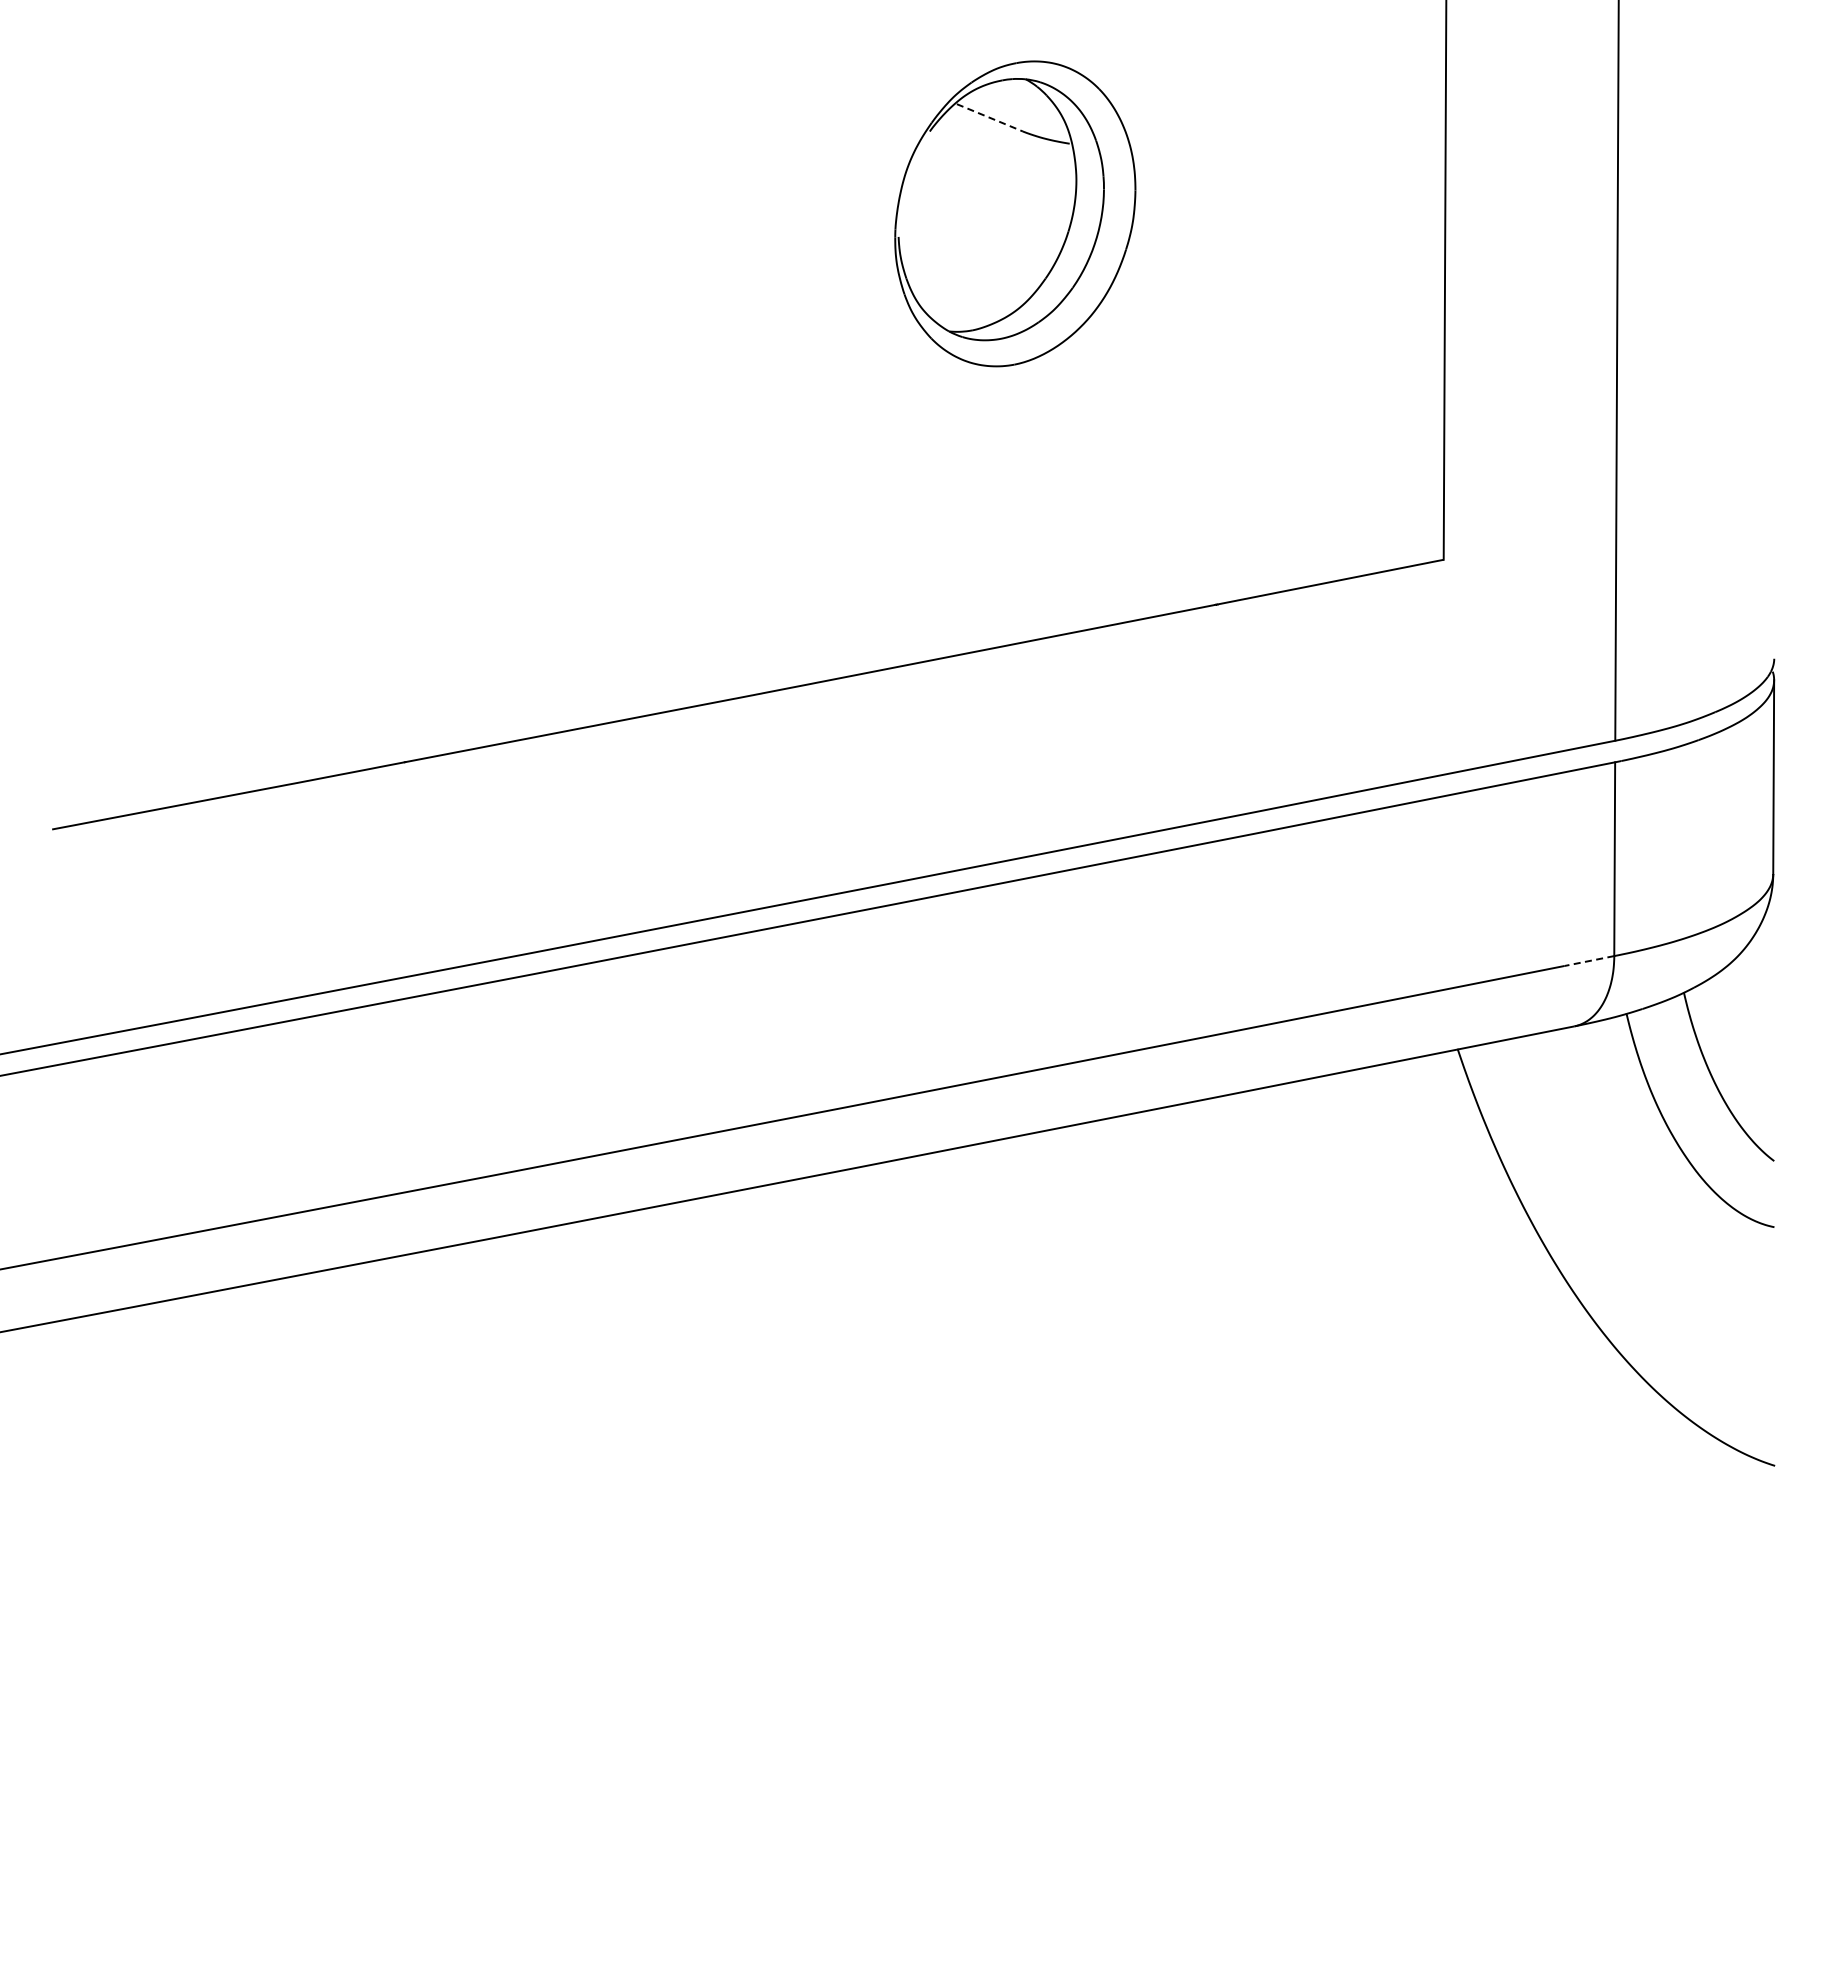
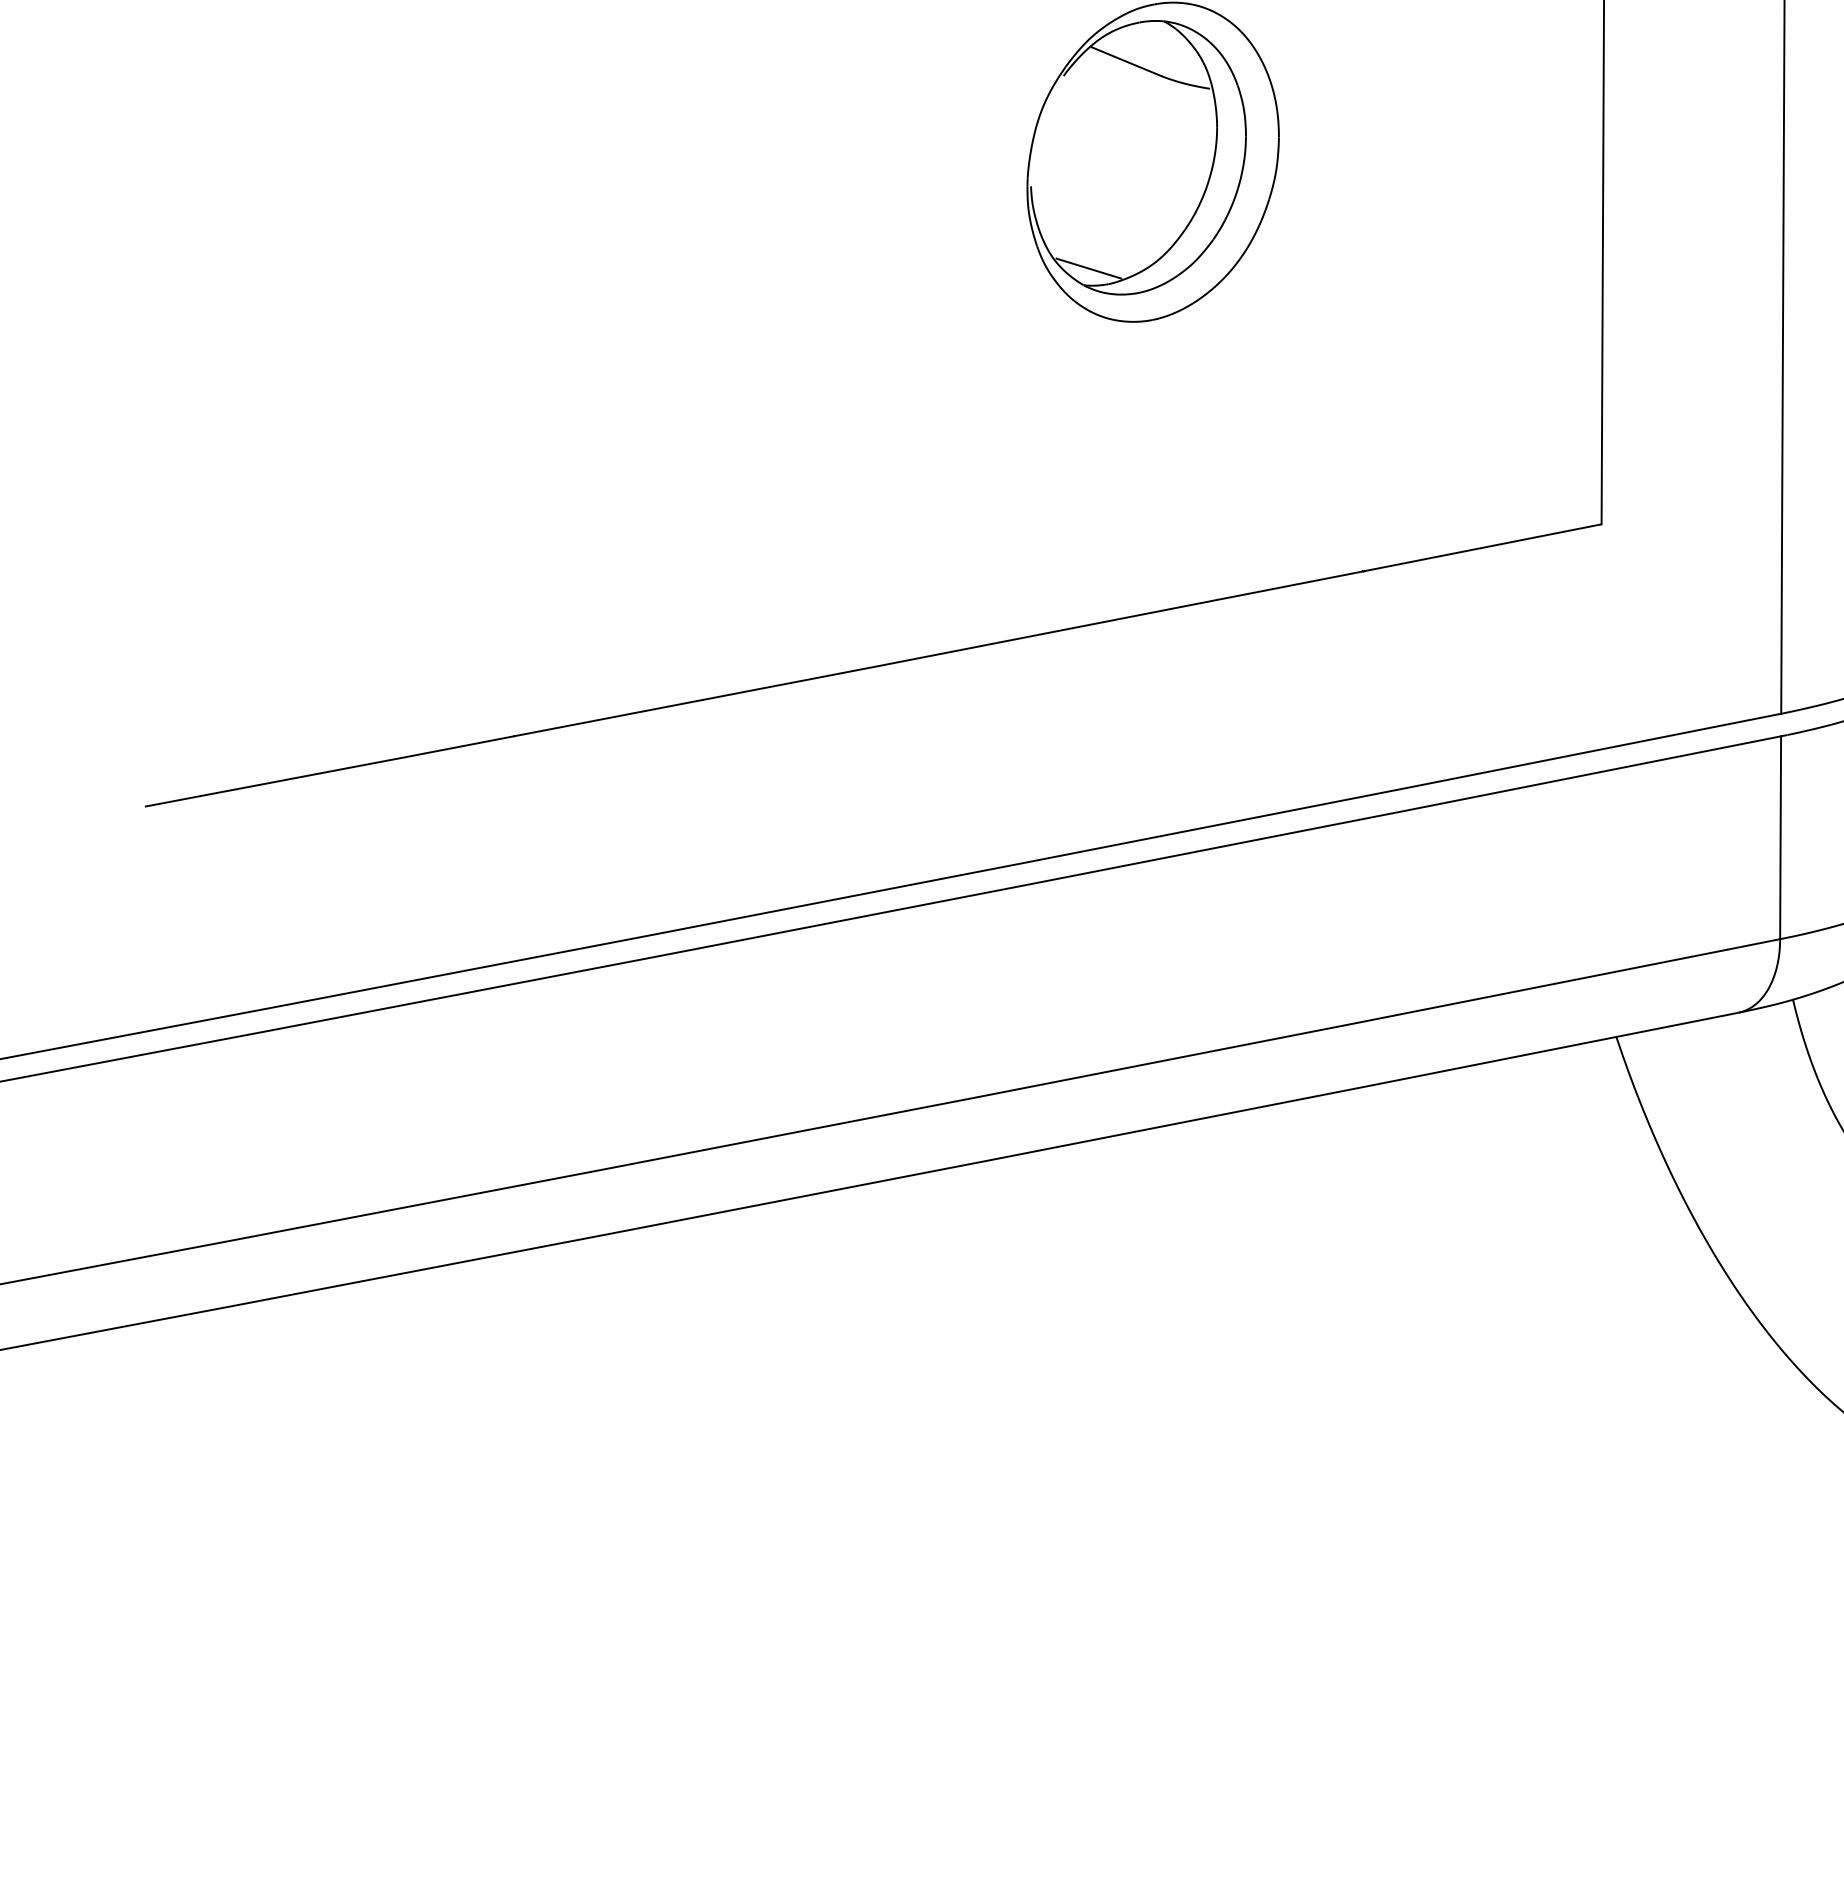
line: (989, 117) -> (1126, 61), dashed -> solid
line: (953, 315) -> (1088, 268), added
line: (1588, 961) -> (1753, 944), dashed -> solid

